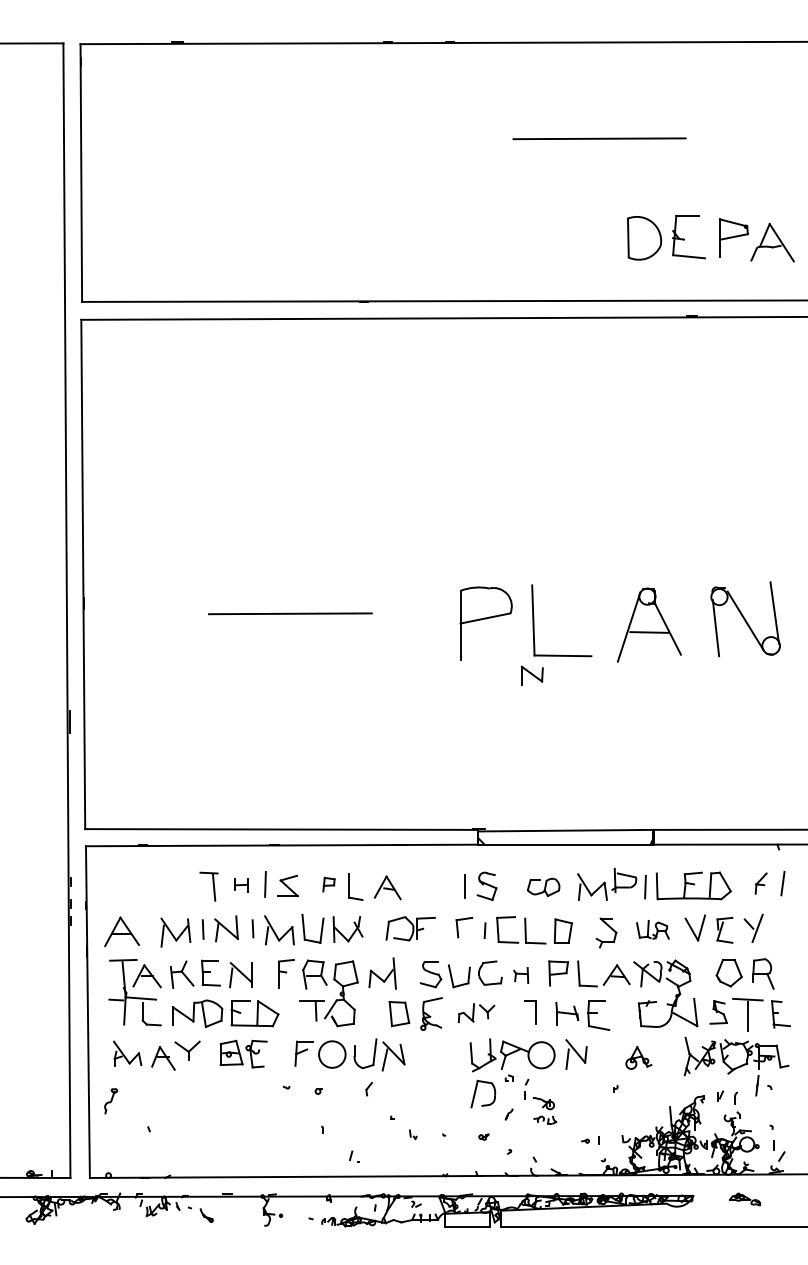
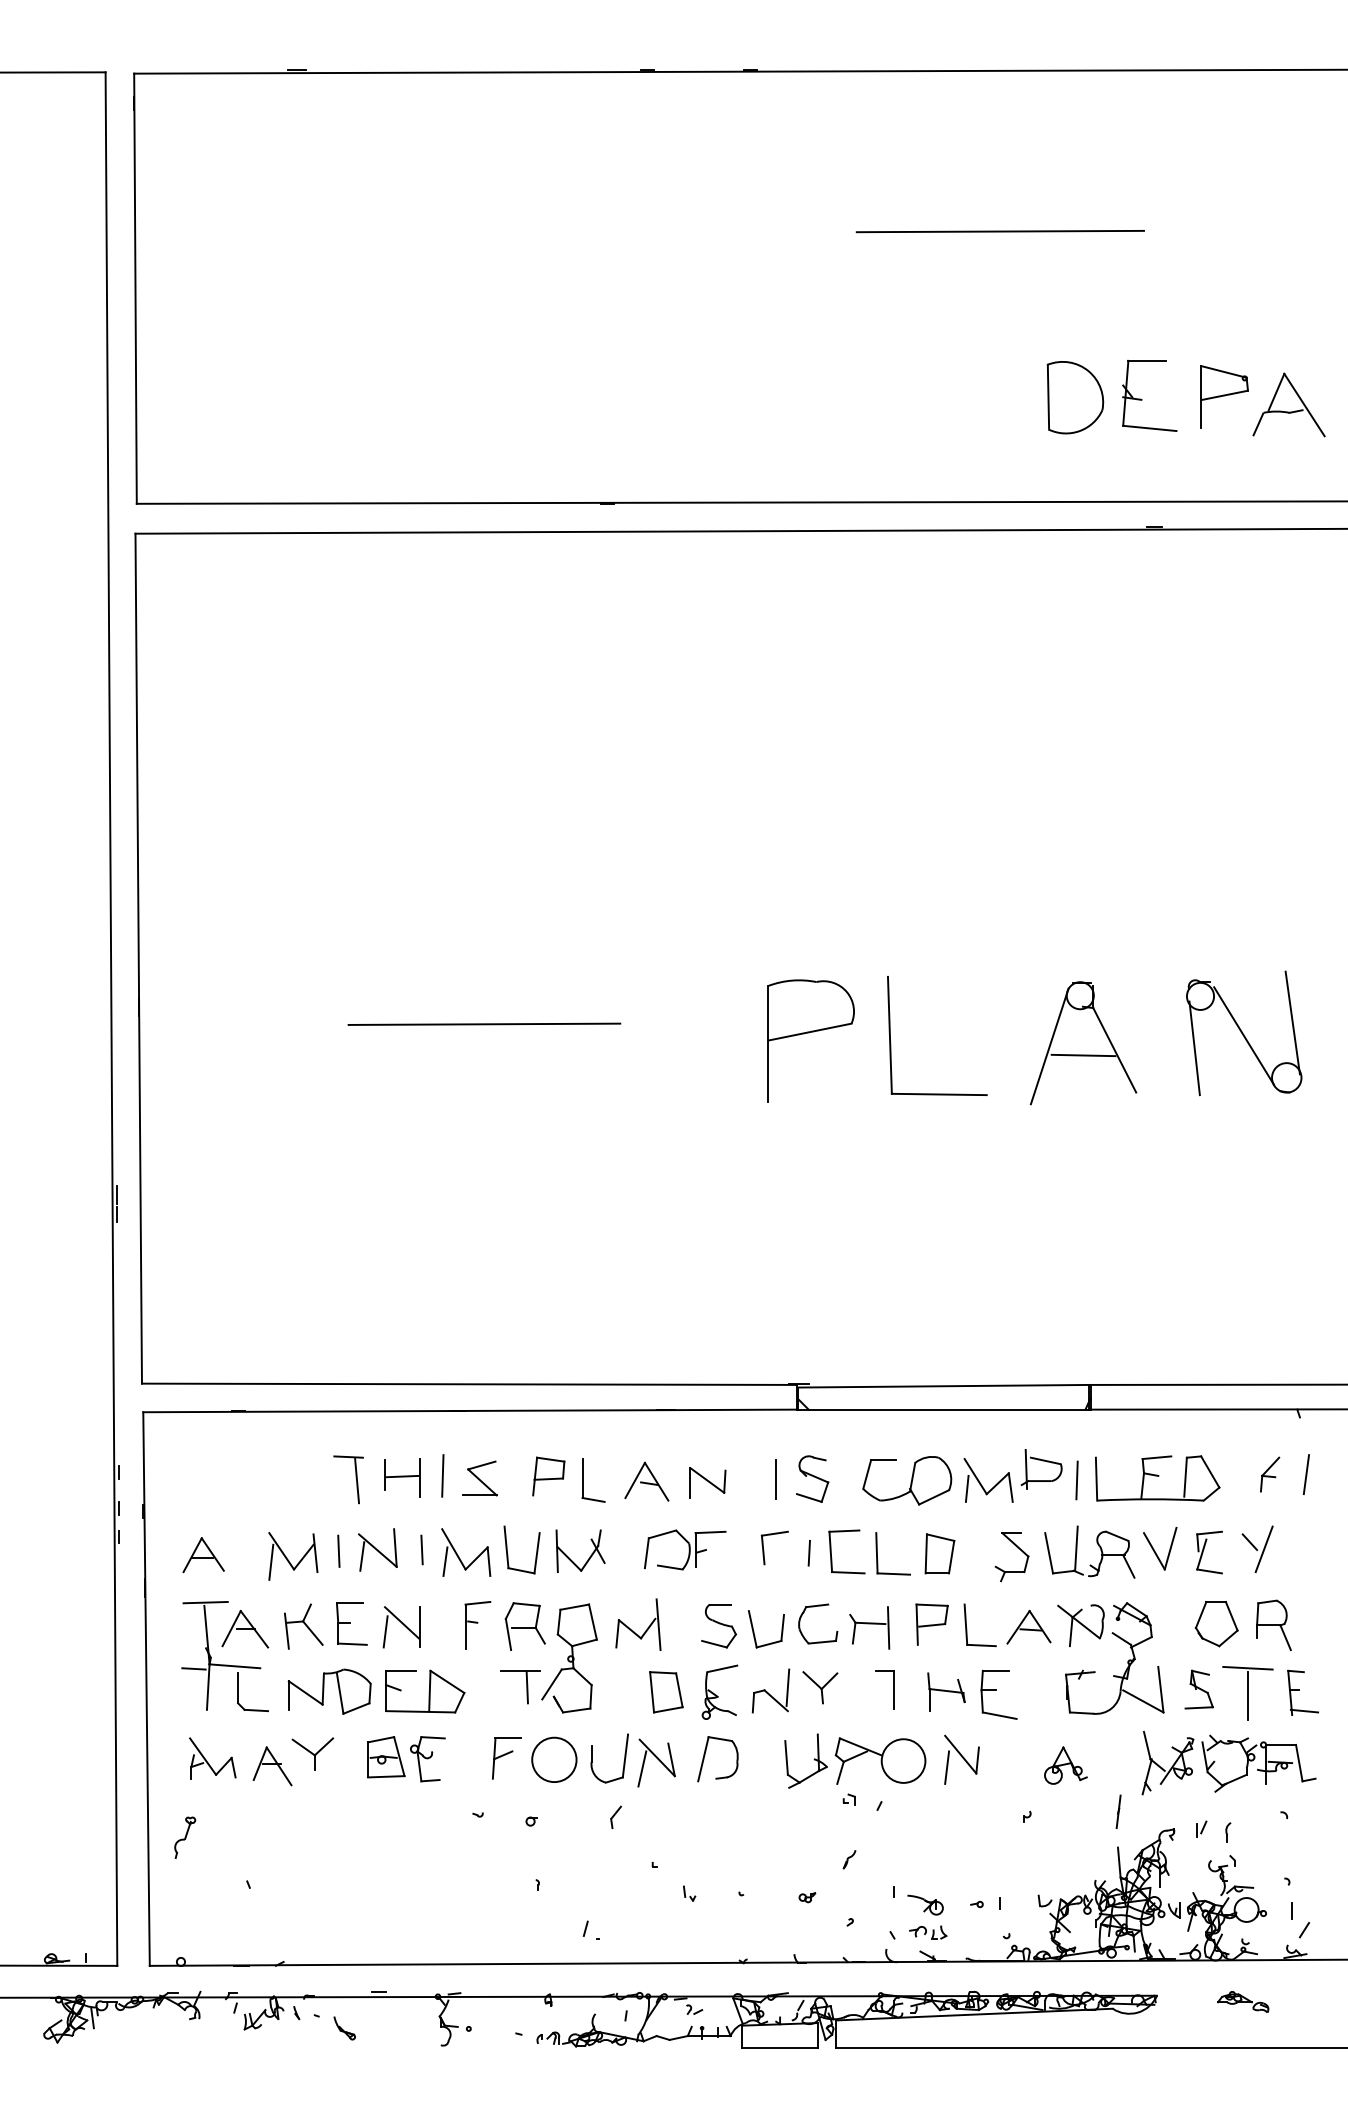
part: (531, 675) -> (706, 1482), moved
part: (328, 884) -> (547, 1476), size x1.67
part: (241, 885) -> (402, 1477), size x1.67
part: (543, 887) -> (906, 1481), size x1.67
part: (652, 929) -> (1088, 1551), size x1.67
part: (122, 931) -> (204, 1554), size x0.71
part: (520, 975) -> (868, 1627), size x1.67
part: (476, 1012) -> (794, 1689), size x1.43
line: (757, 1085) -> (1118, 1811), moved
part: (476, 1091) -> (706, 1754), moved
part: (540, 1107) -> (920, 1911), moved

